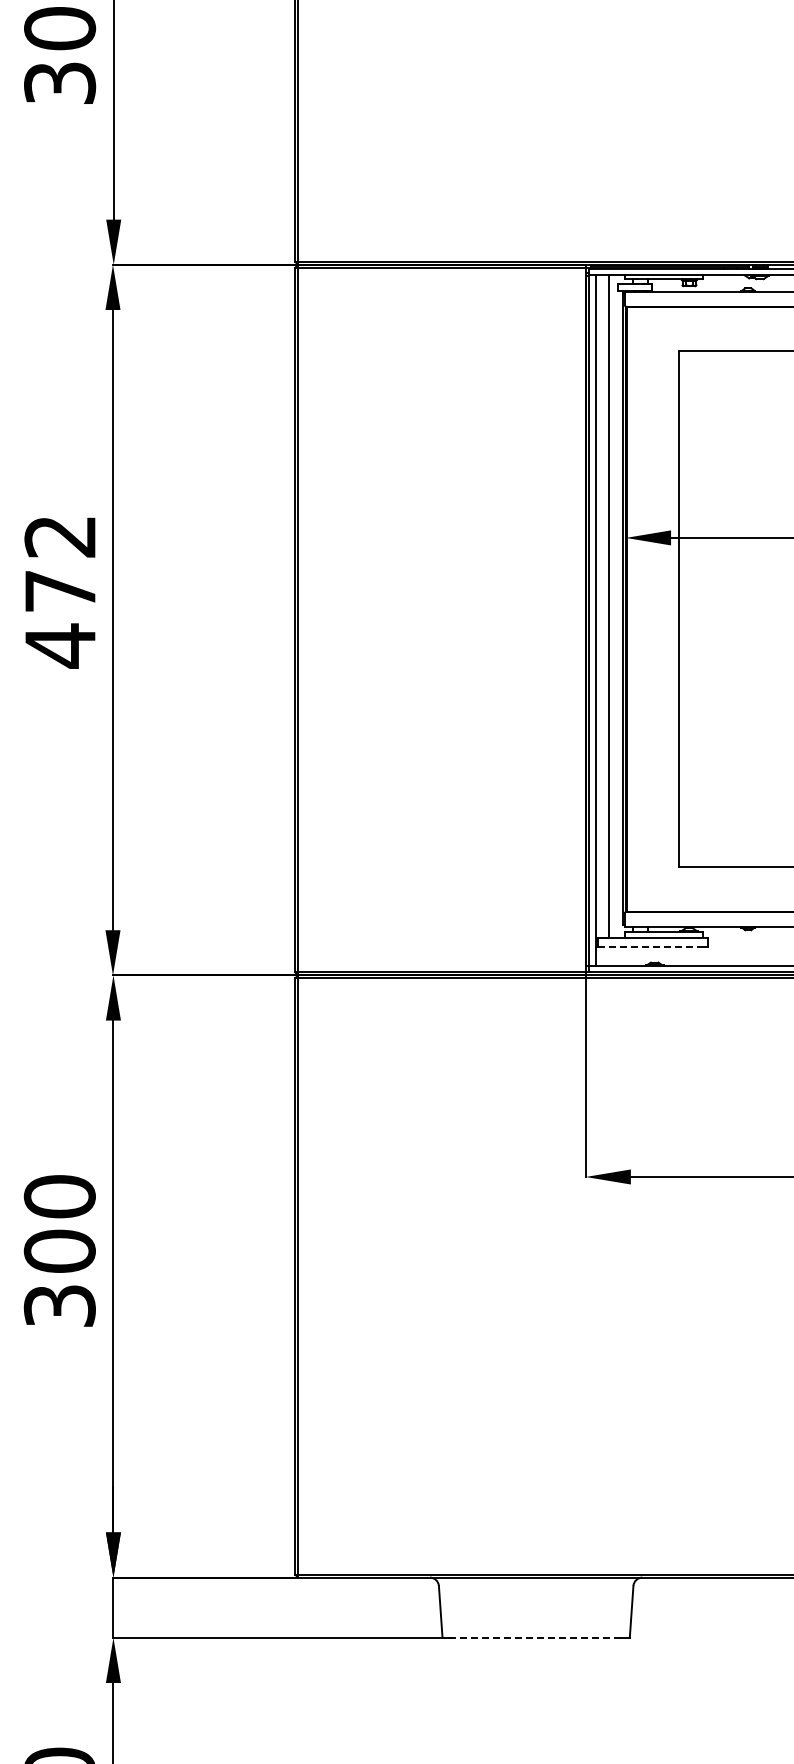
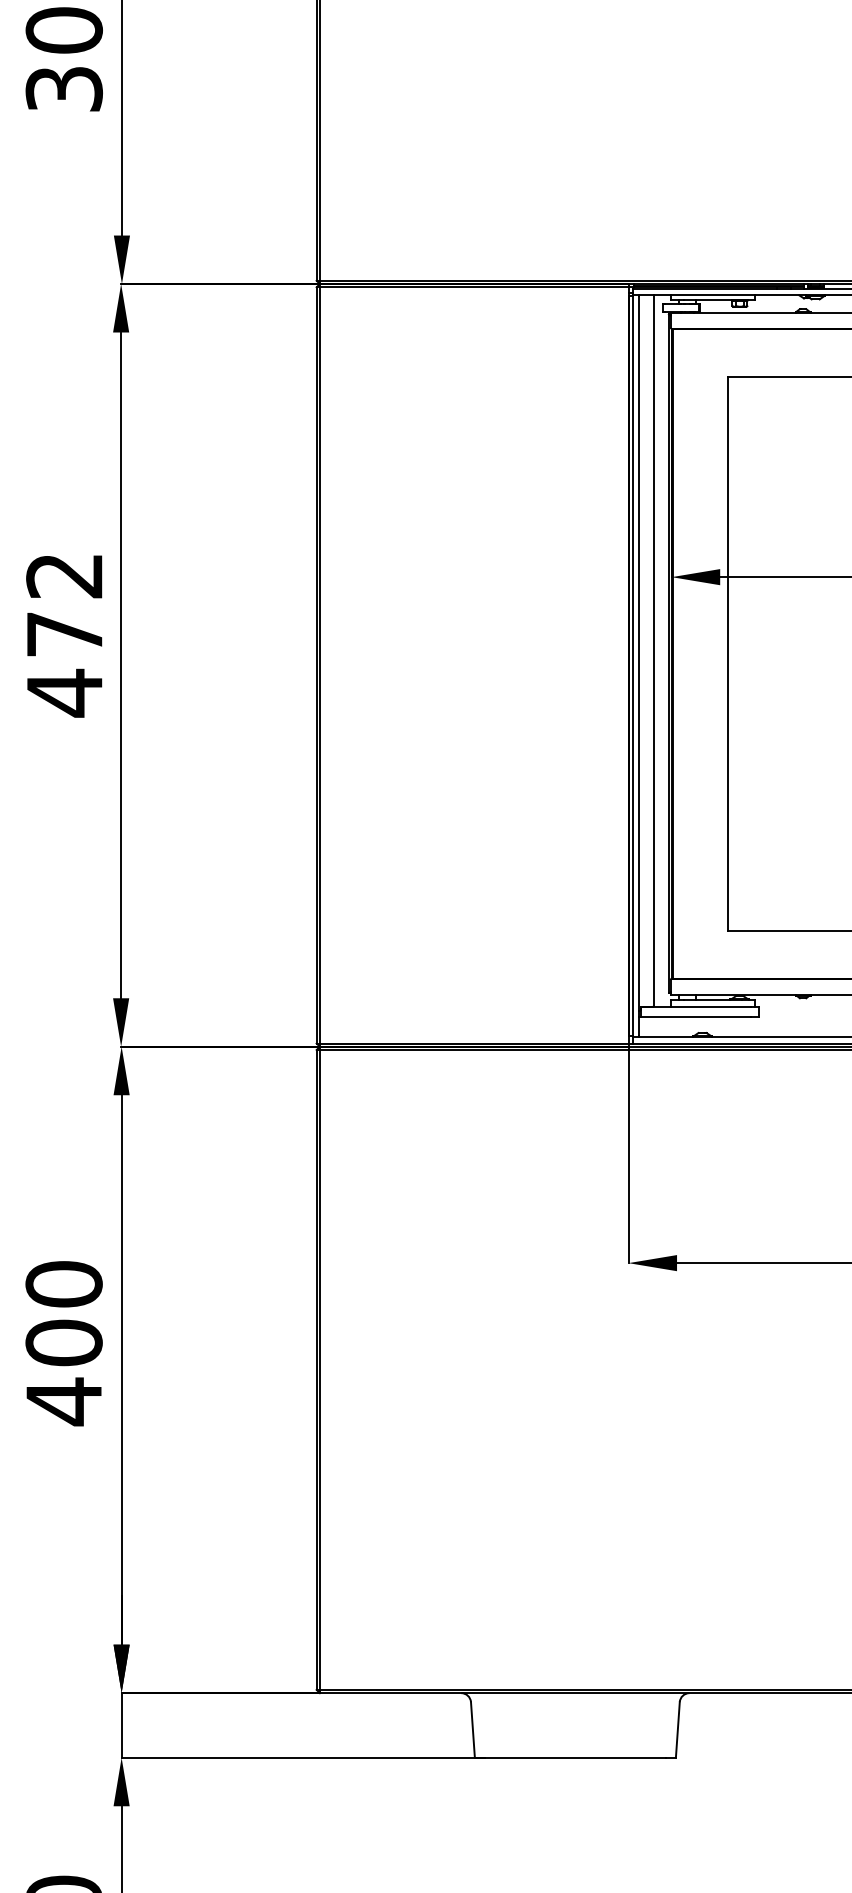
line: (649, 947) -> (697, 1016), dashed -> solid
text: (59, 1306) -> (63, 1402), 300 -> 400
line: (536, 1637) -> (575, 1757), dashed -> solid

